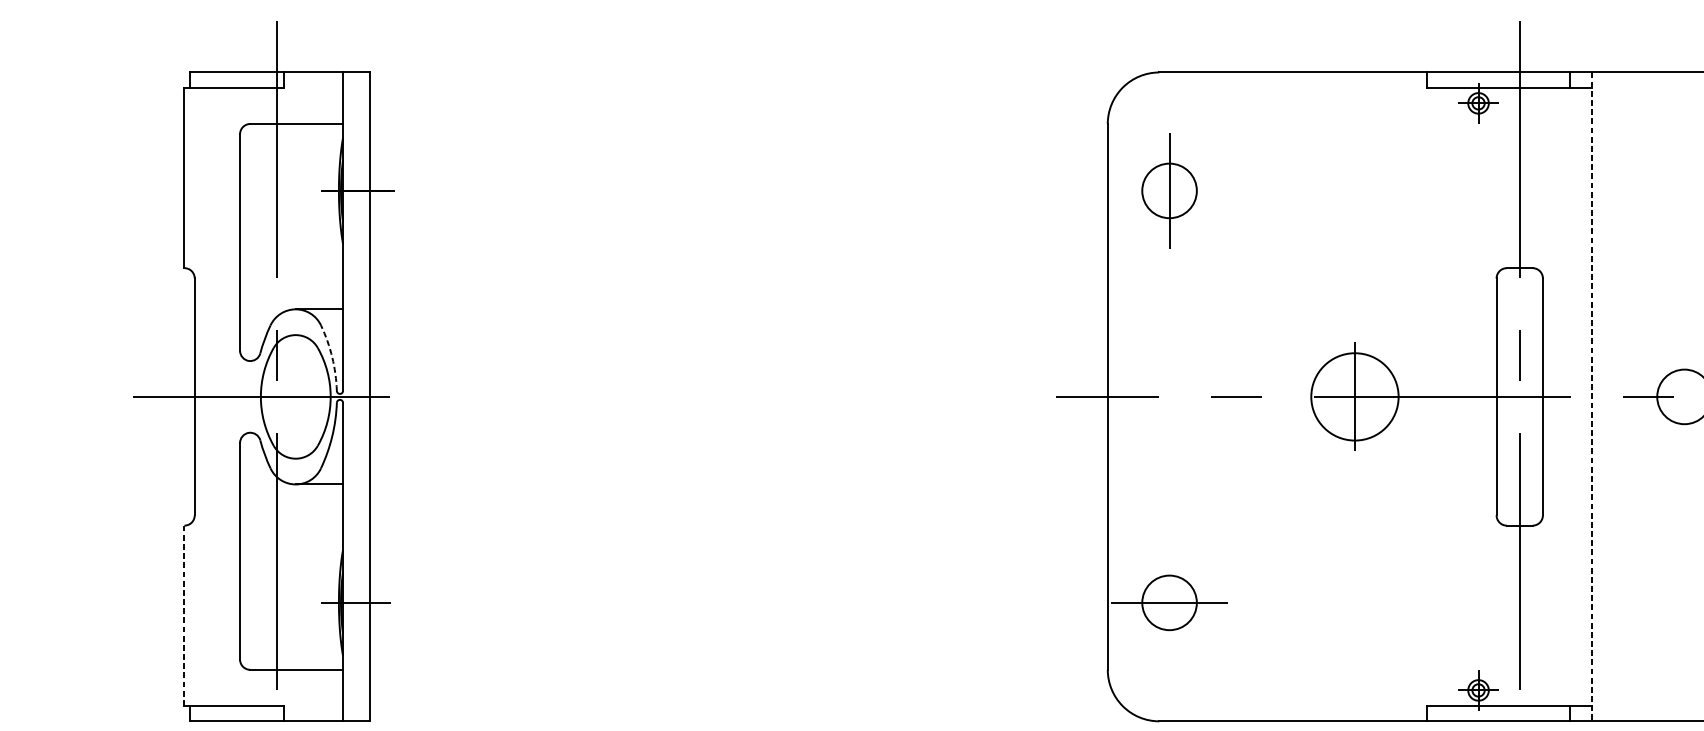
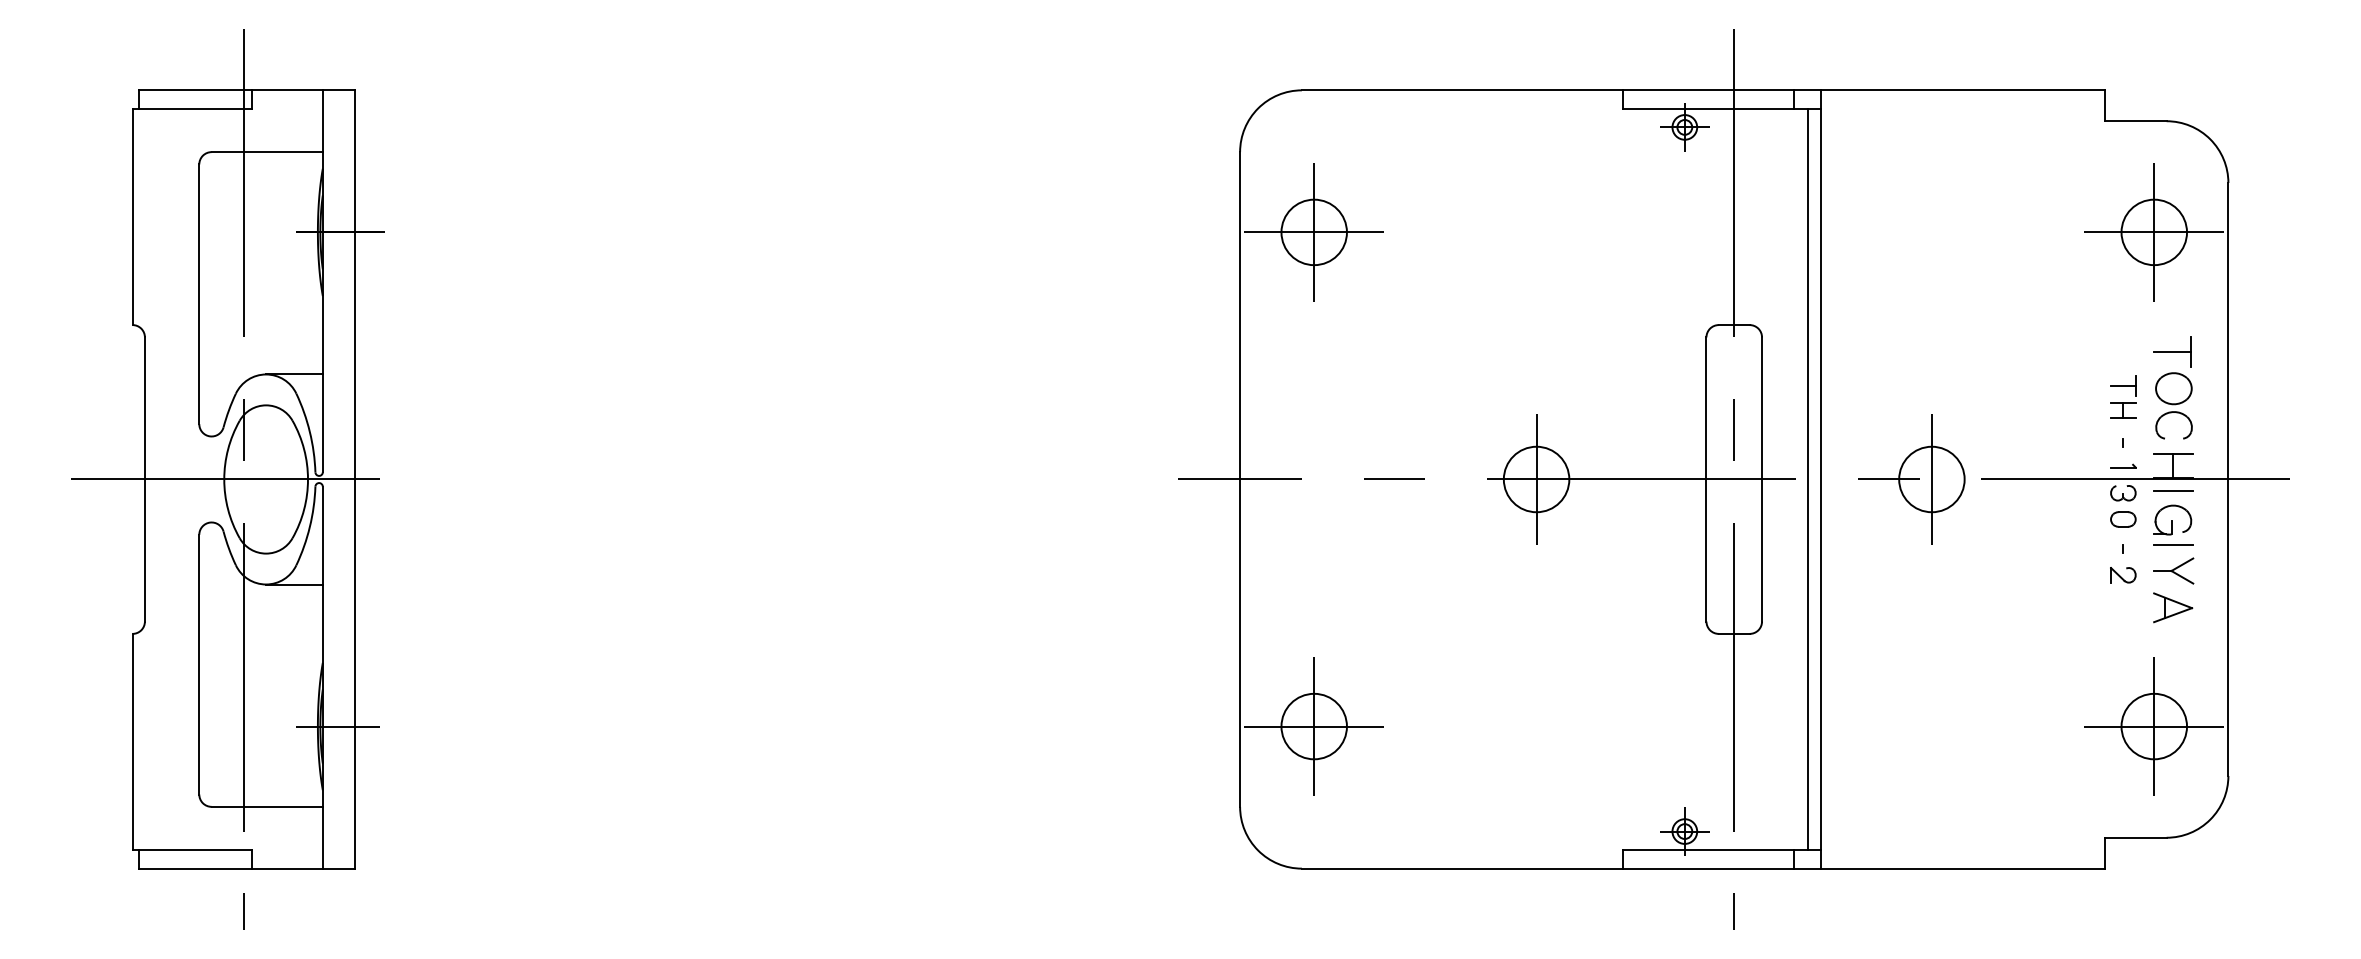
line: (1169, 190) -> (1314, 232), added
arc: (331, 357) -> (309, 432), dashed -> solid
circle: (1354, 396) -> (1536, 479), size x0.62
line: (1581, 396) -> (1808, 479), added
line: (1591, 396) -> (1820, 479), dashed -> solid
line: (1684, 396) -> (1931, 479), added
line: (1169, 602) -> (1314, 726), added
line: (184, 616) -> (132, 742), dashed -> solid

